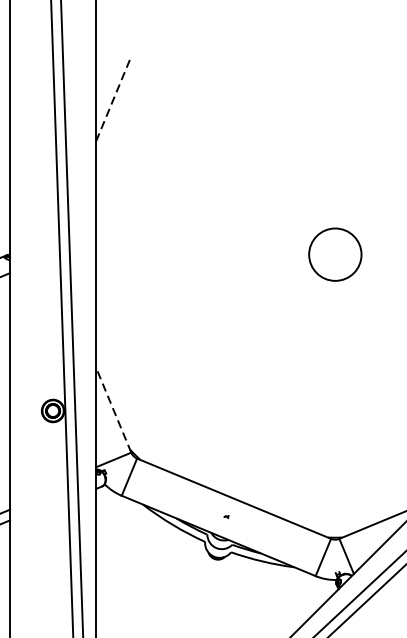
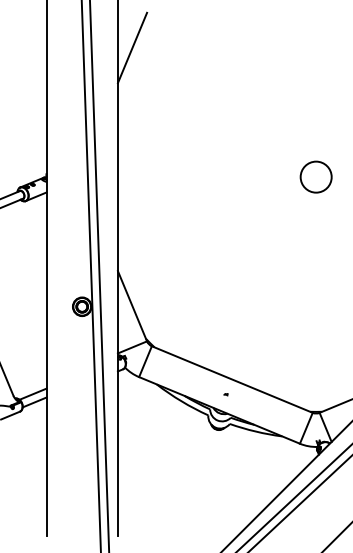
line: (113, 98) -> (132, 47), dashed -> solid
circle: (334, 253) -> (315, 176), size x0.71
line: (113, 409) -> (132, 305), dashed -> solid

